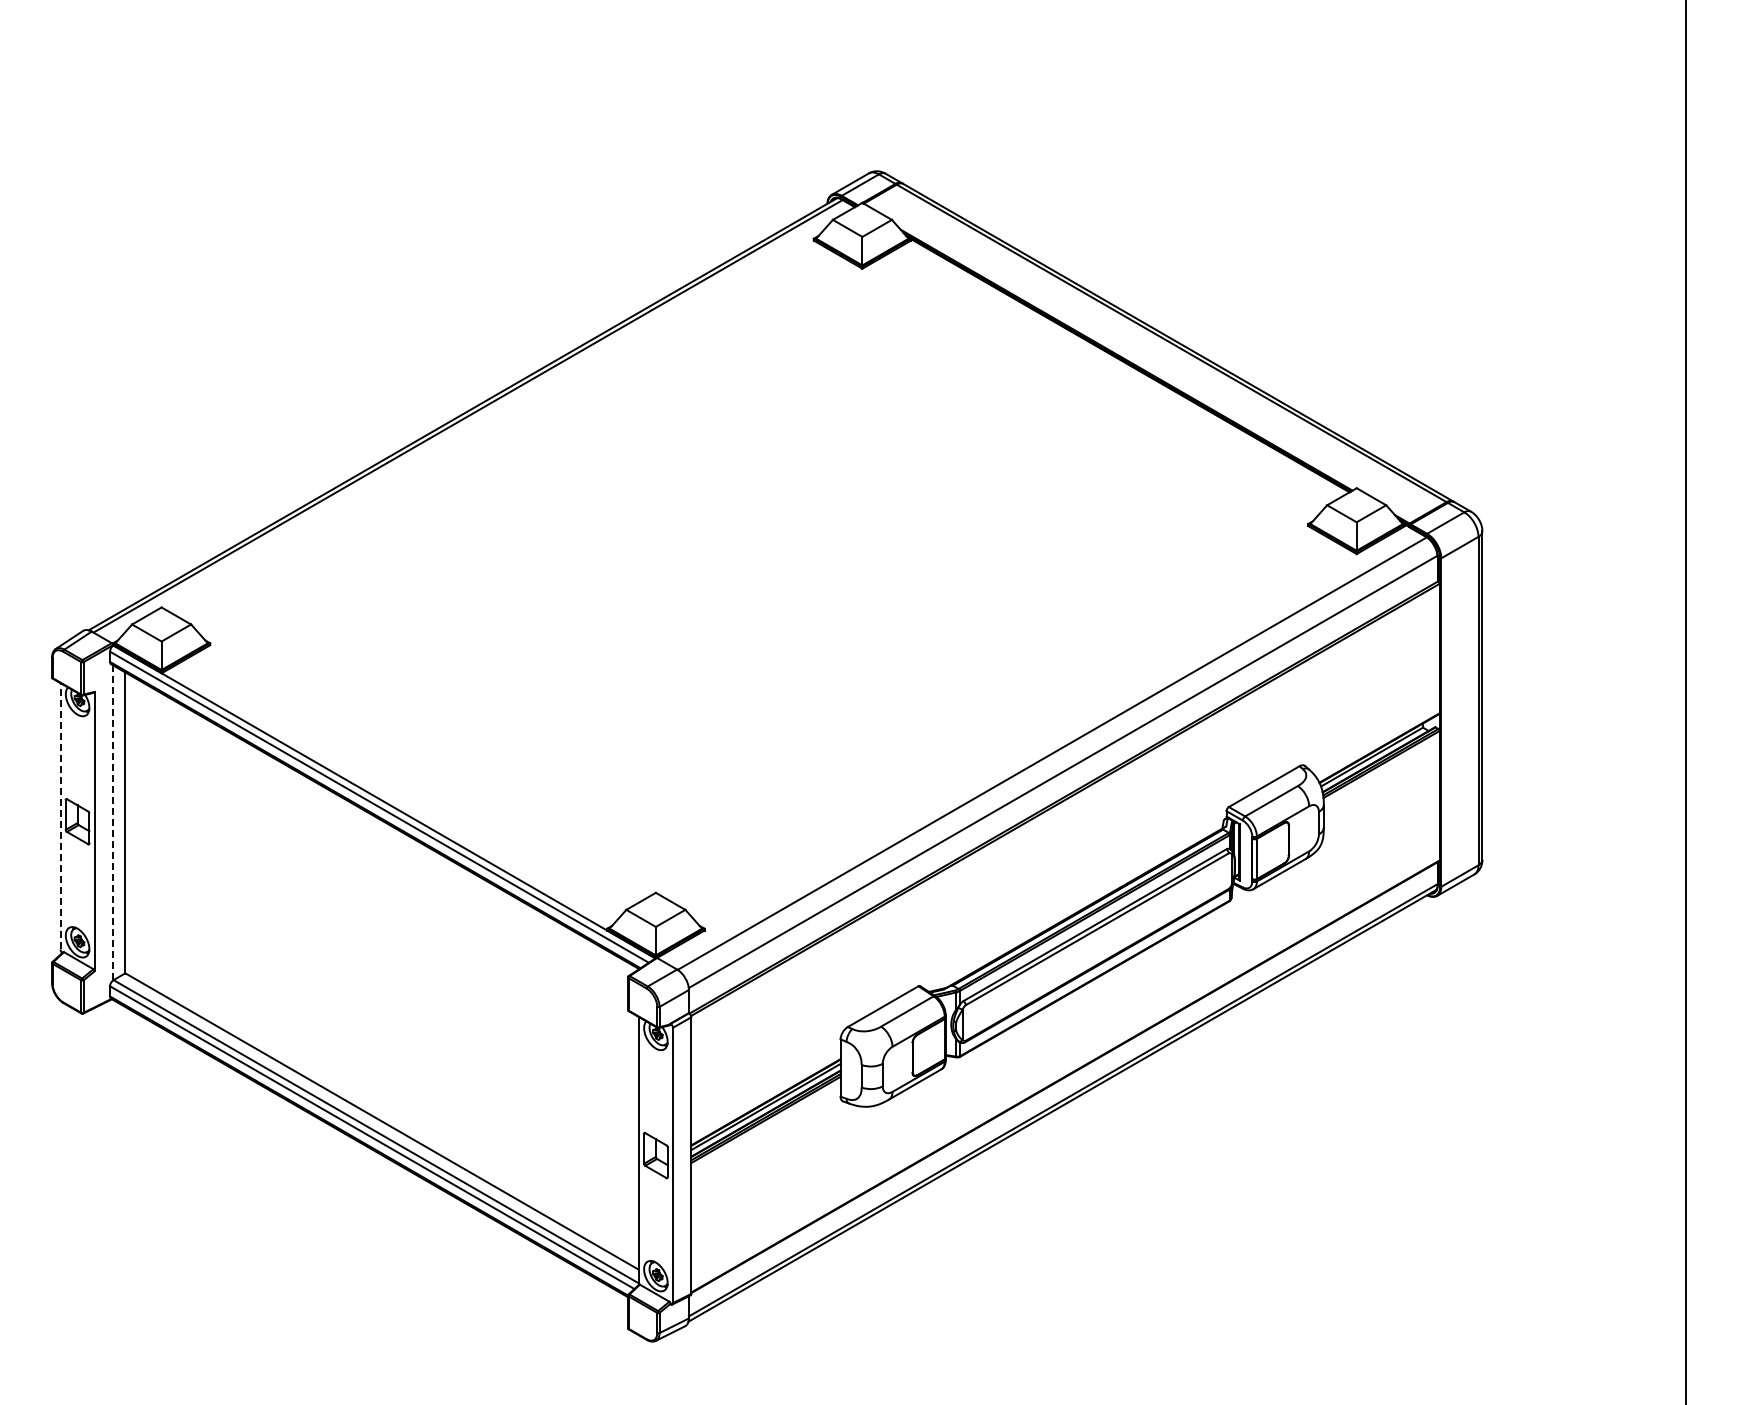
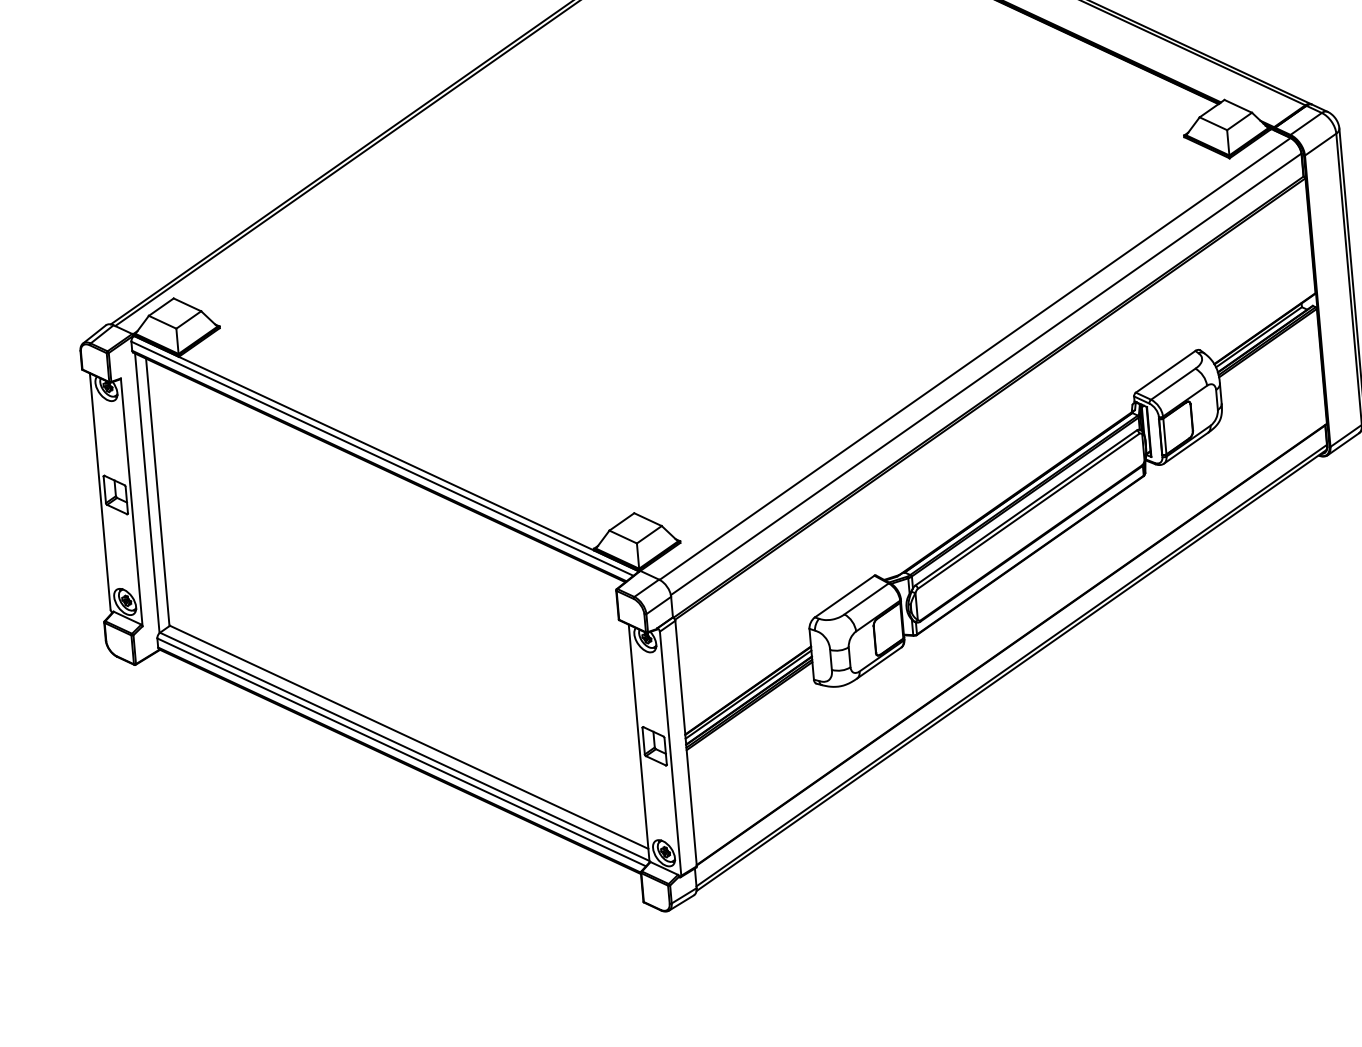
line: (60, 815) -> (100, 490), dashed -> solid
line: (113, 822) -> (147, 492), dashed -> solid

